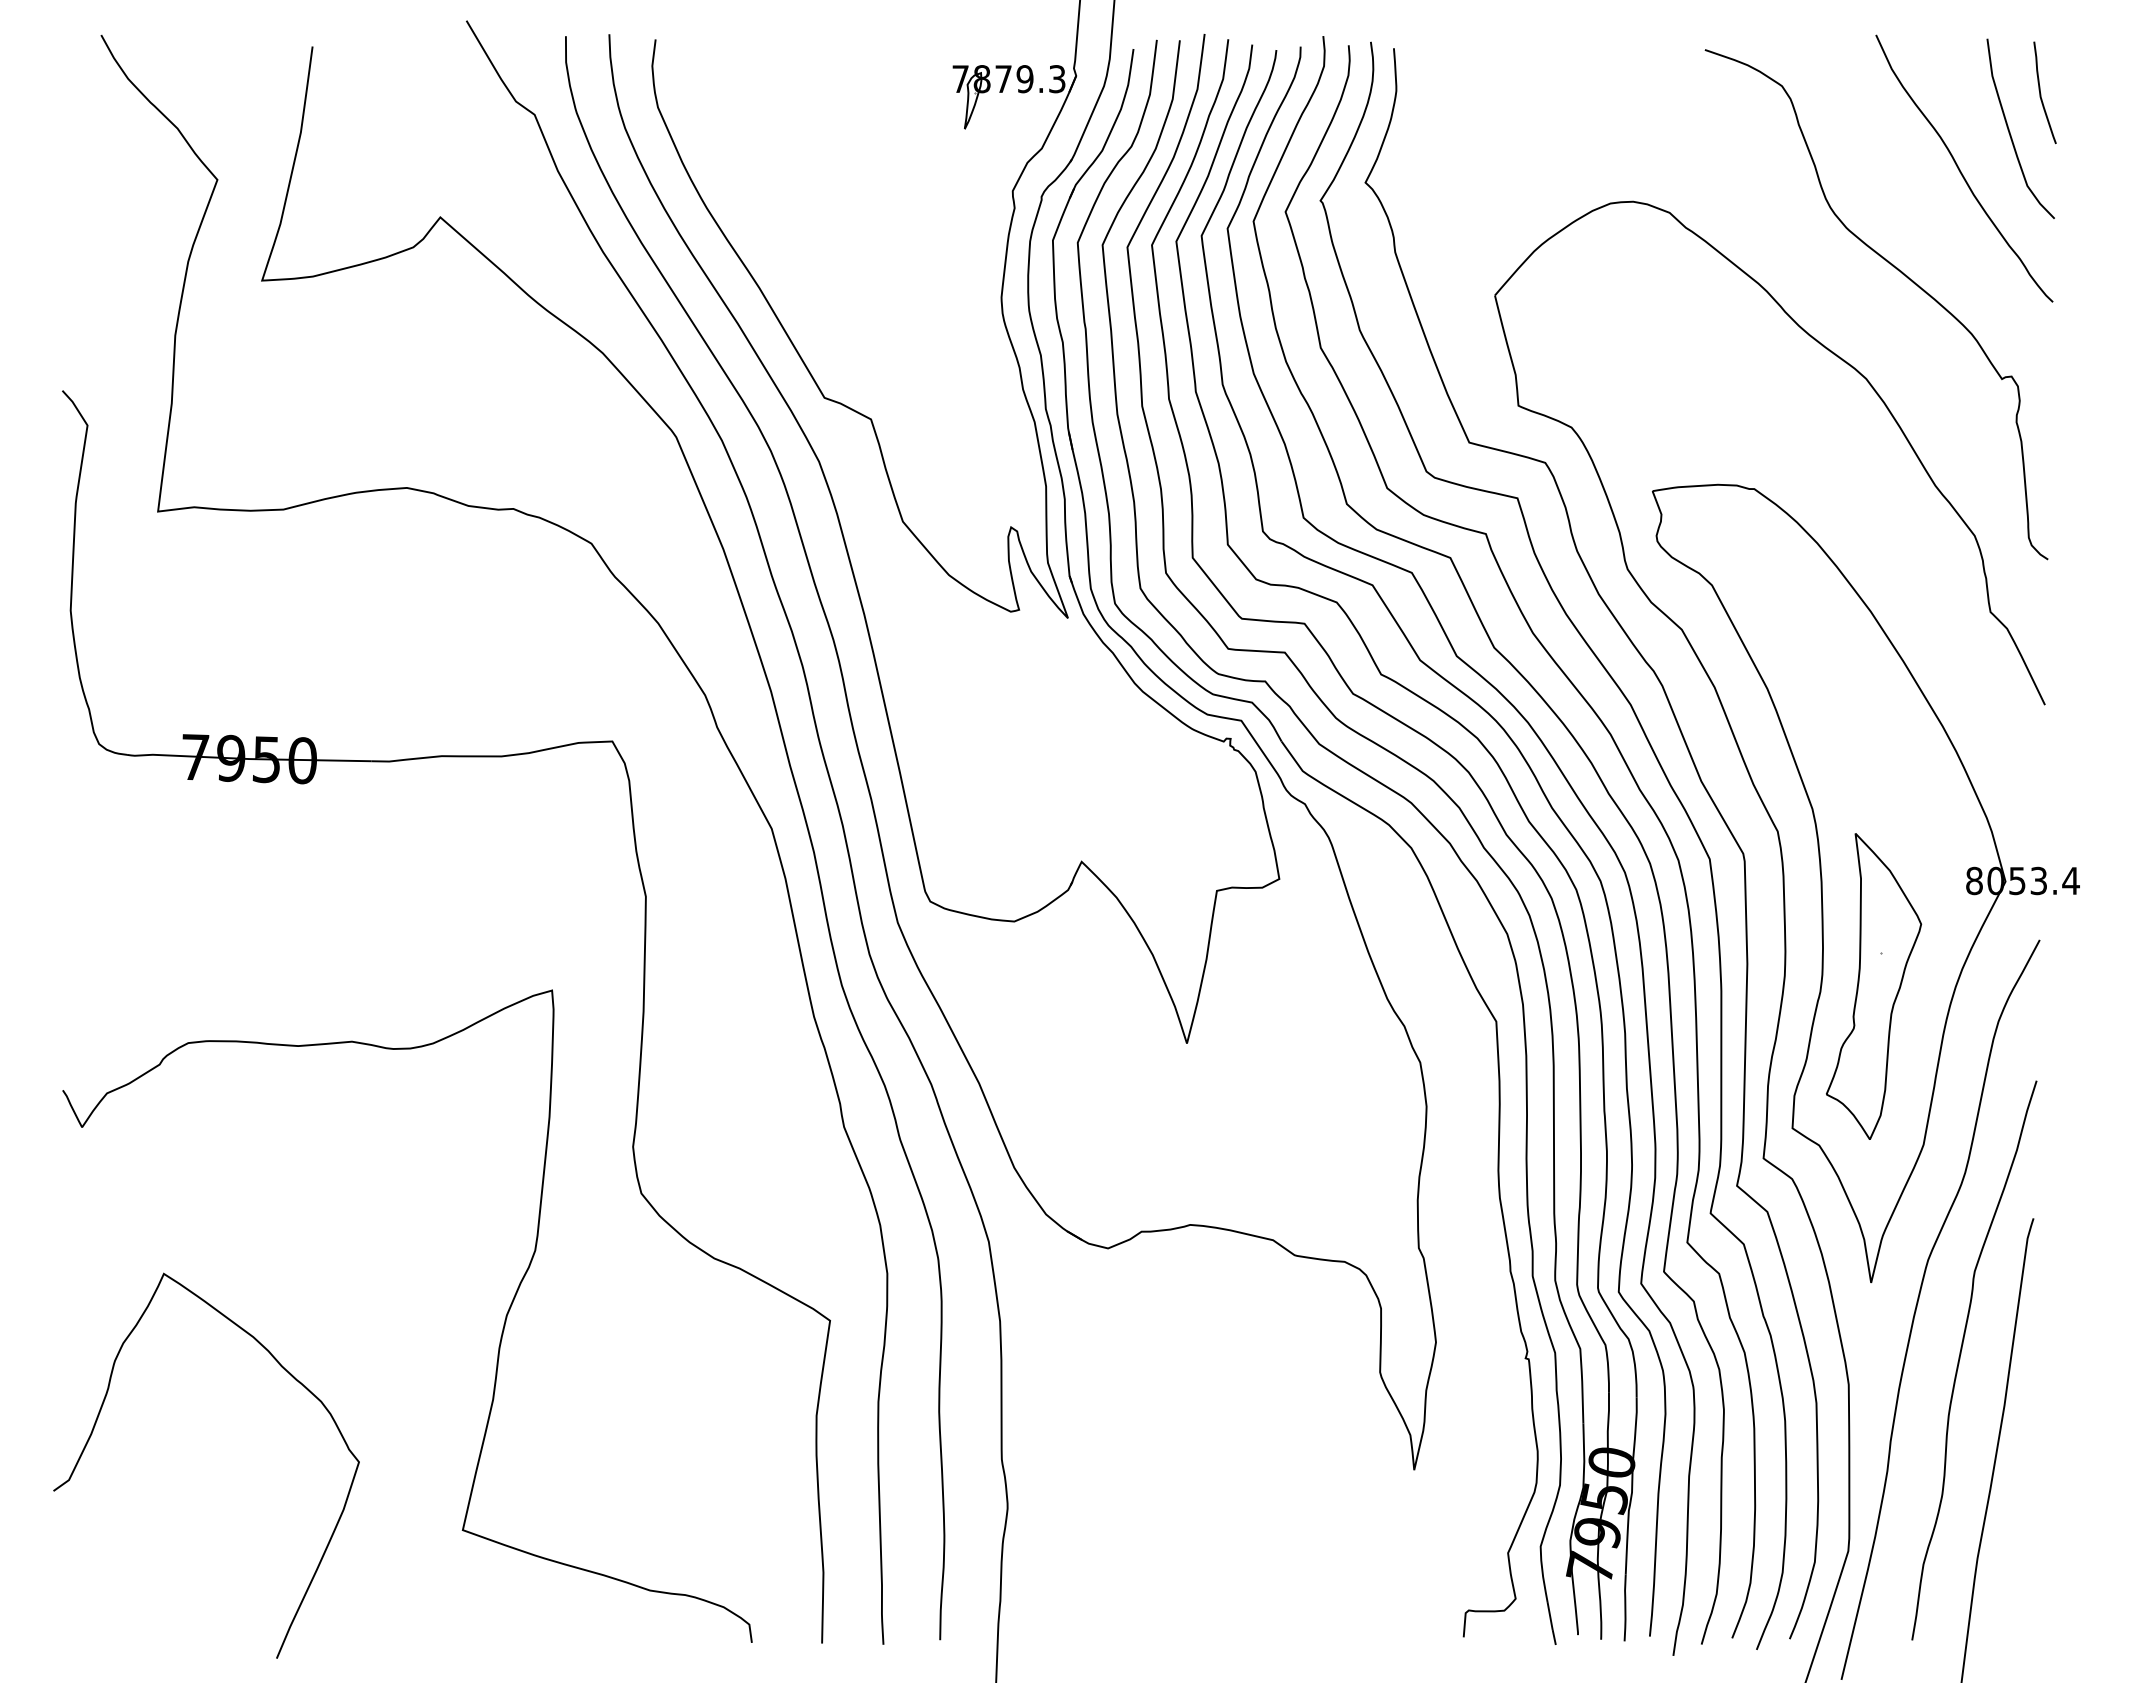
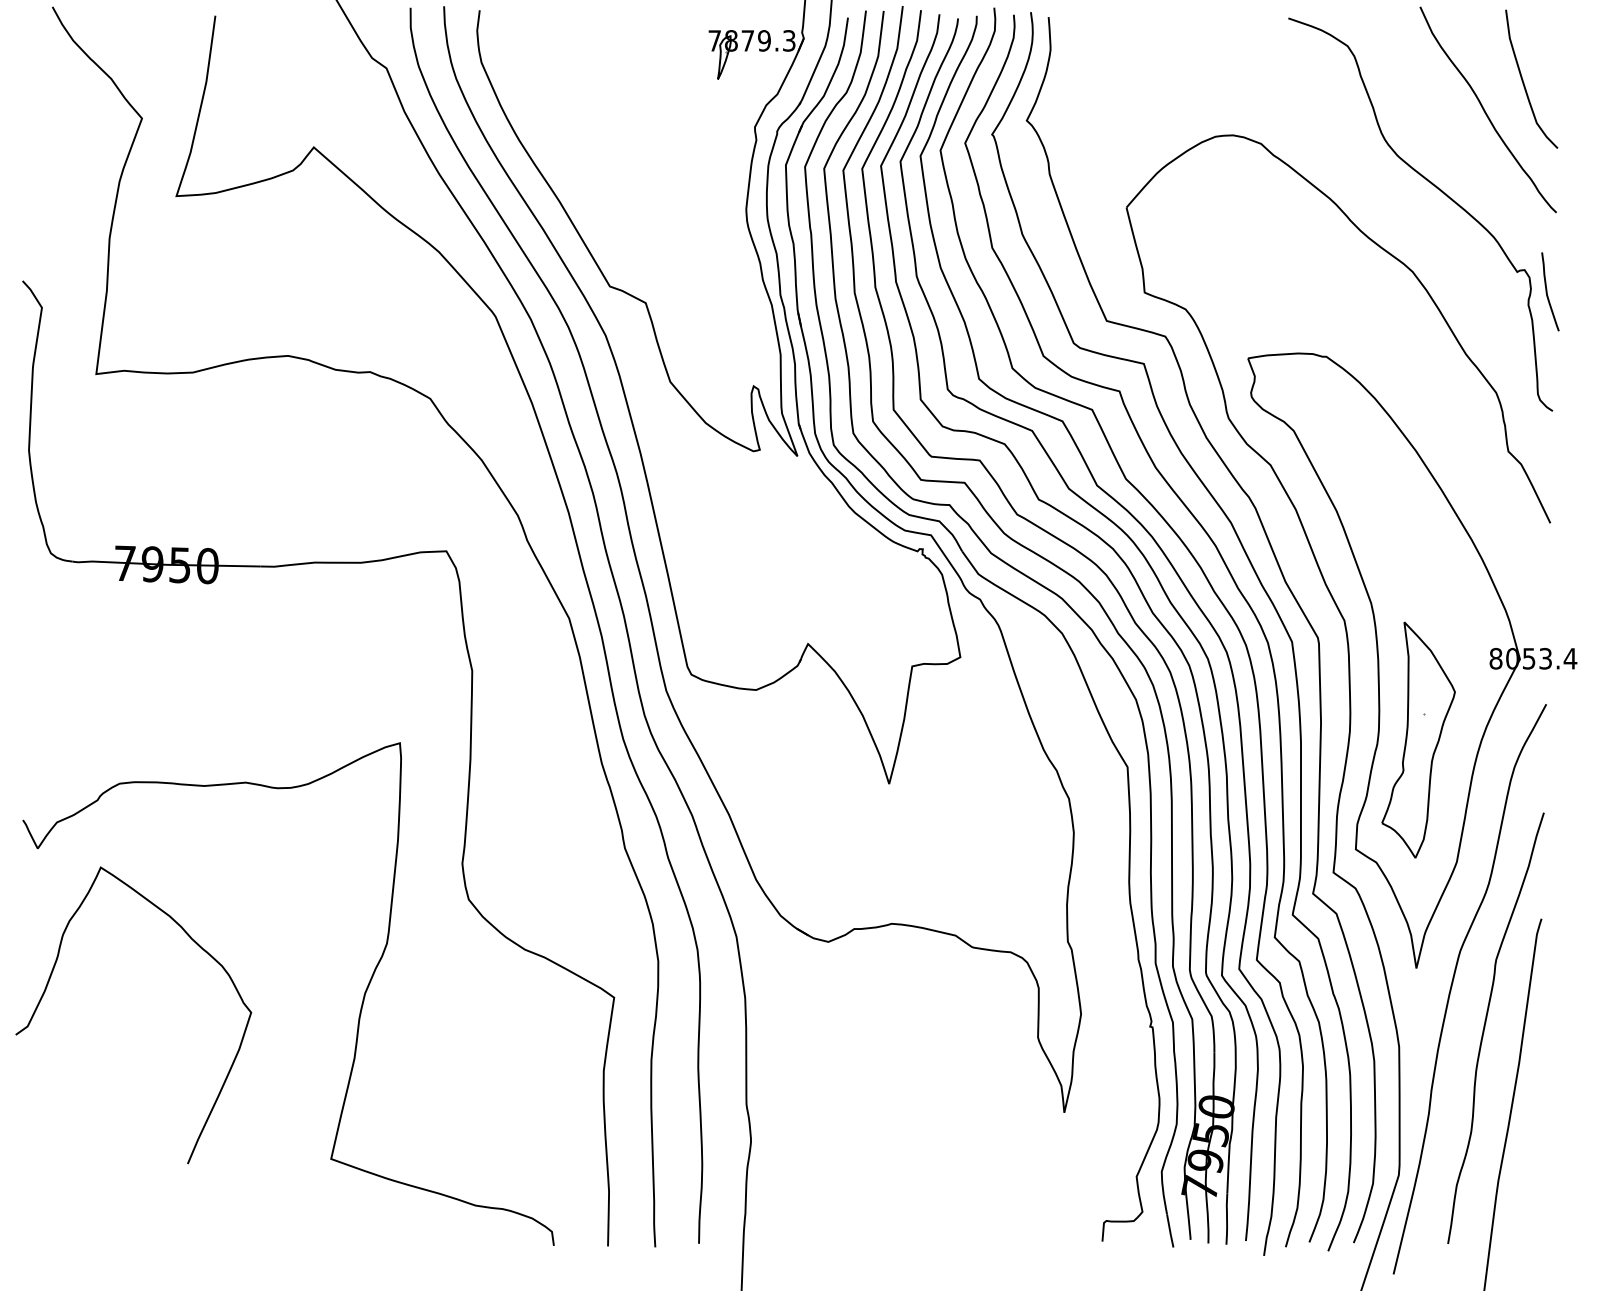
curve: (2041, 93) -> (1547, 292), moved
curve: (95, 1426) -> (48, 985), moved

